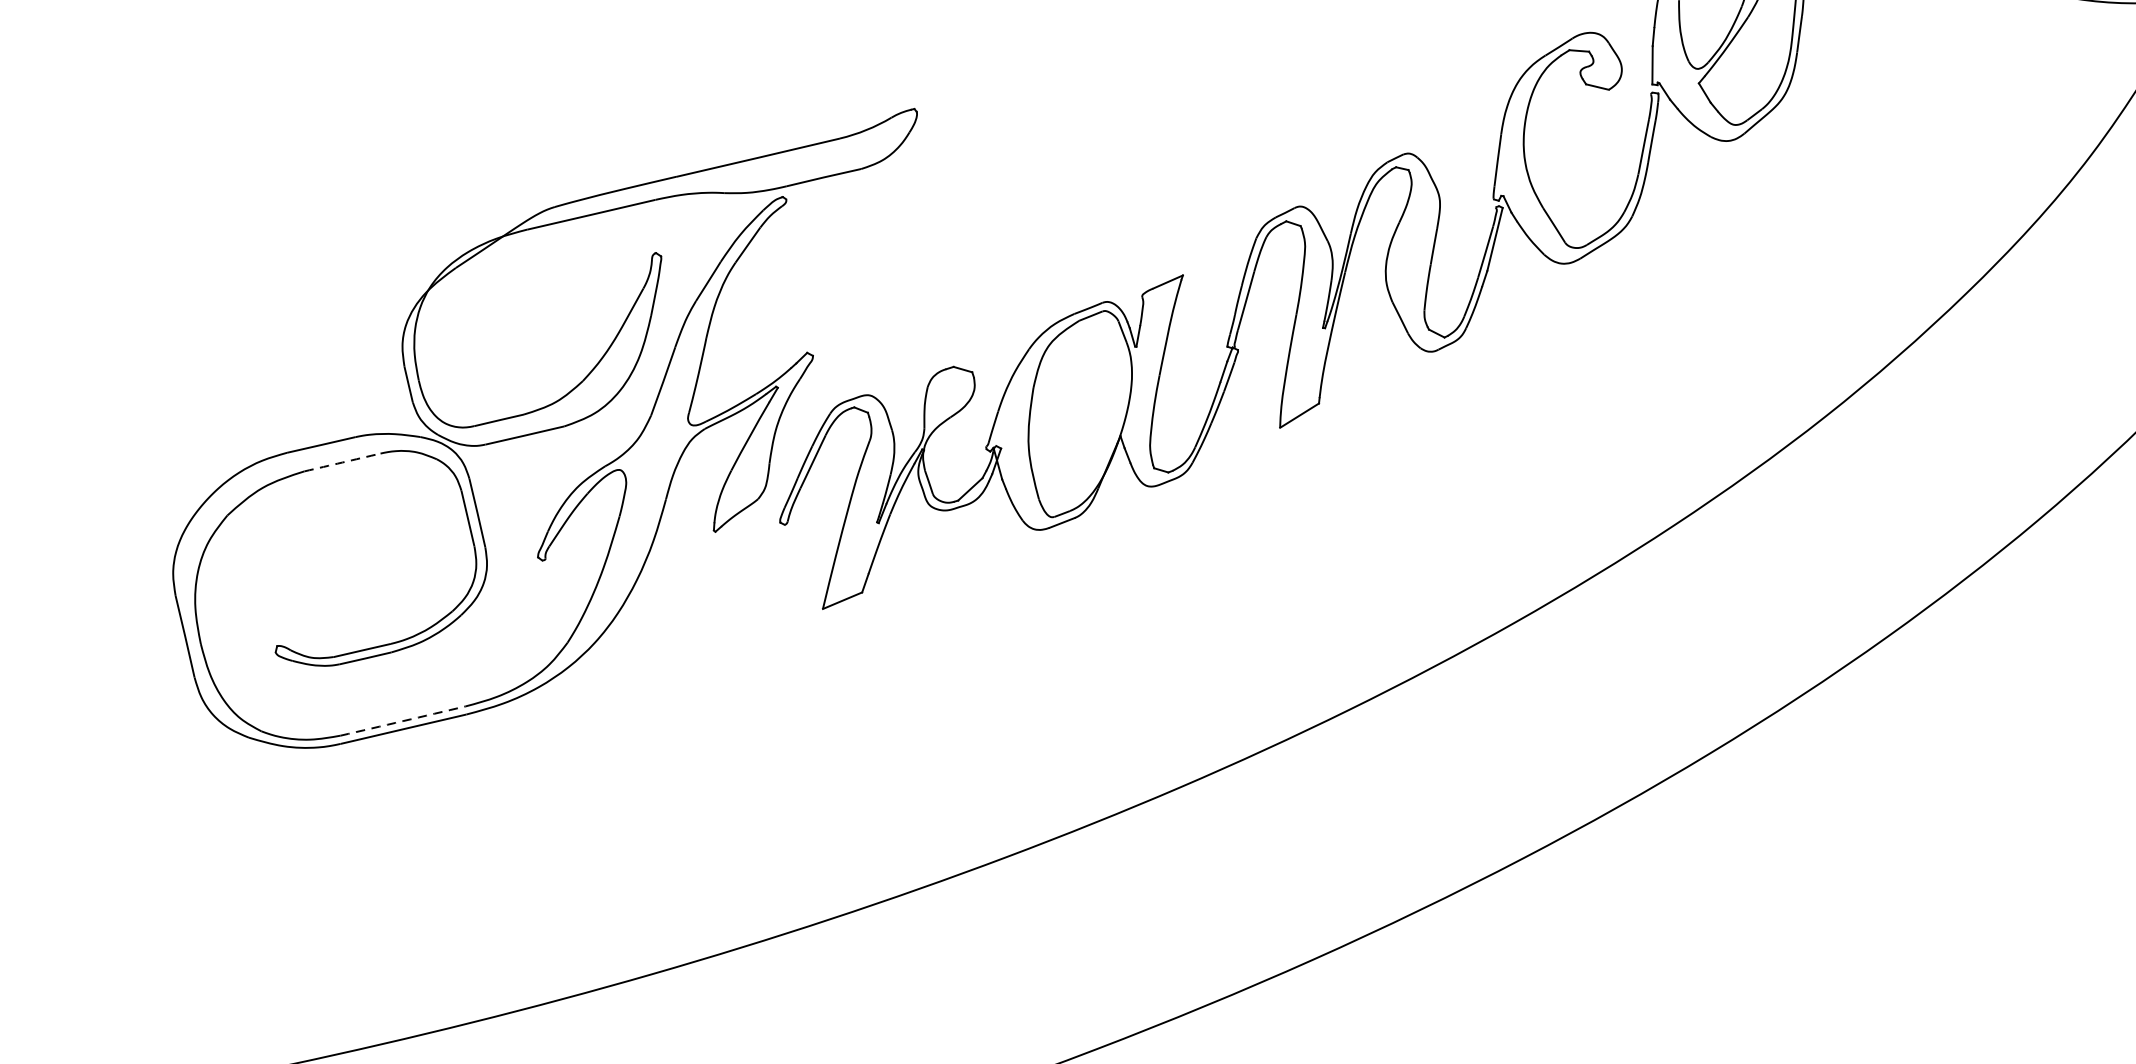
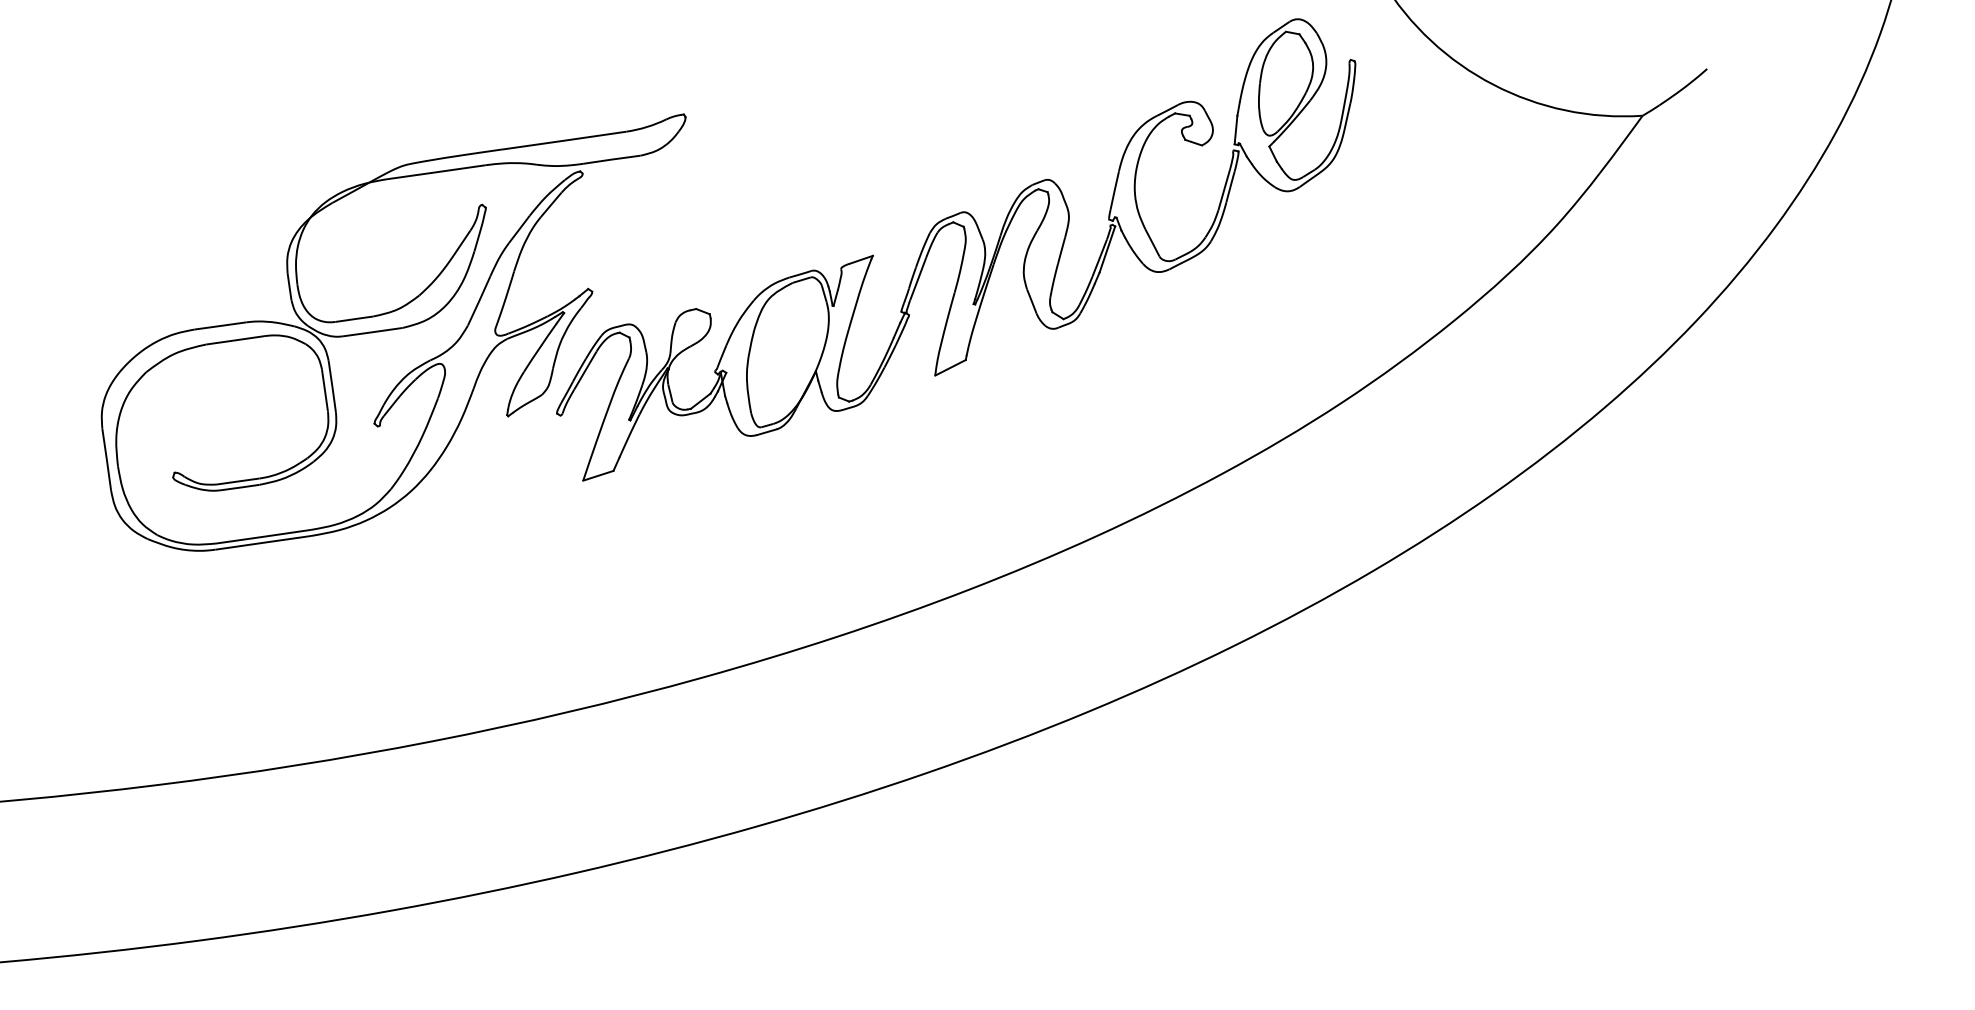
arc: (342, 462) -> (235, 340), dashed -> solid
arc: (403, 720) -> (263, 536), dashed -> solid

